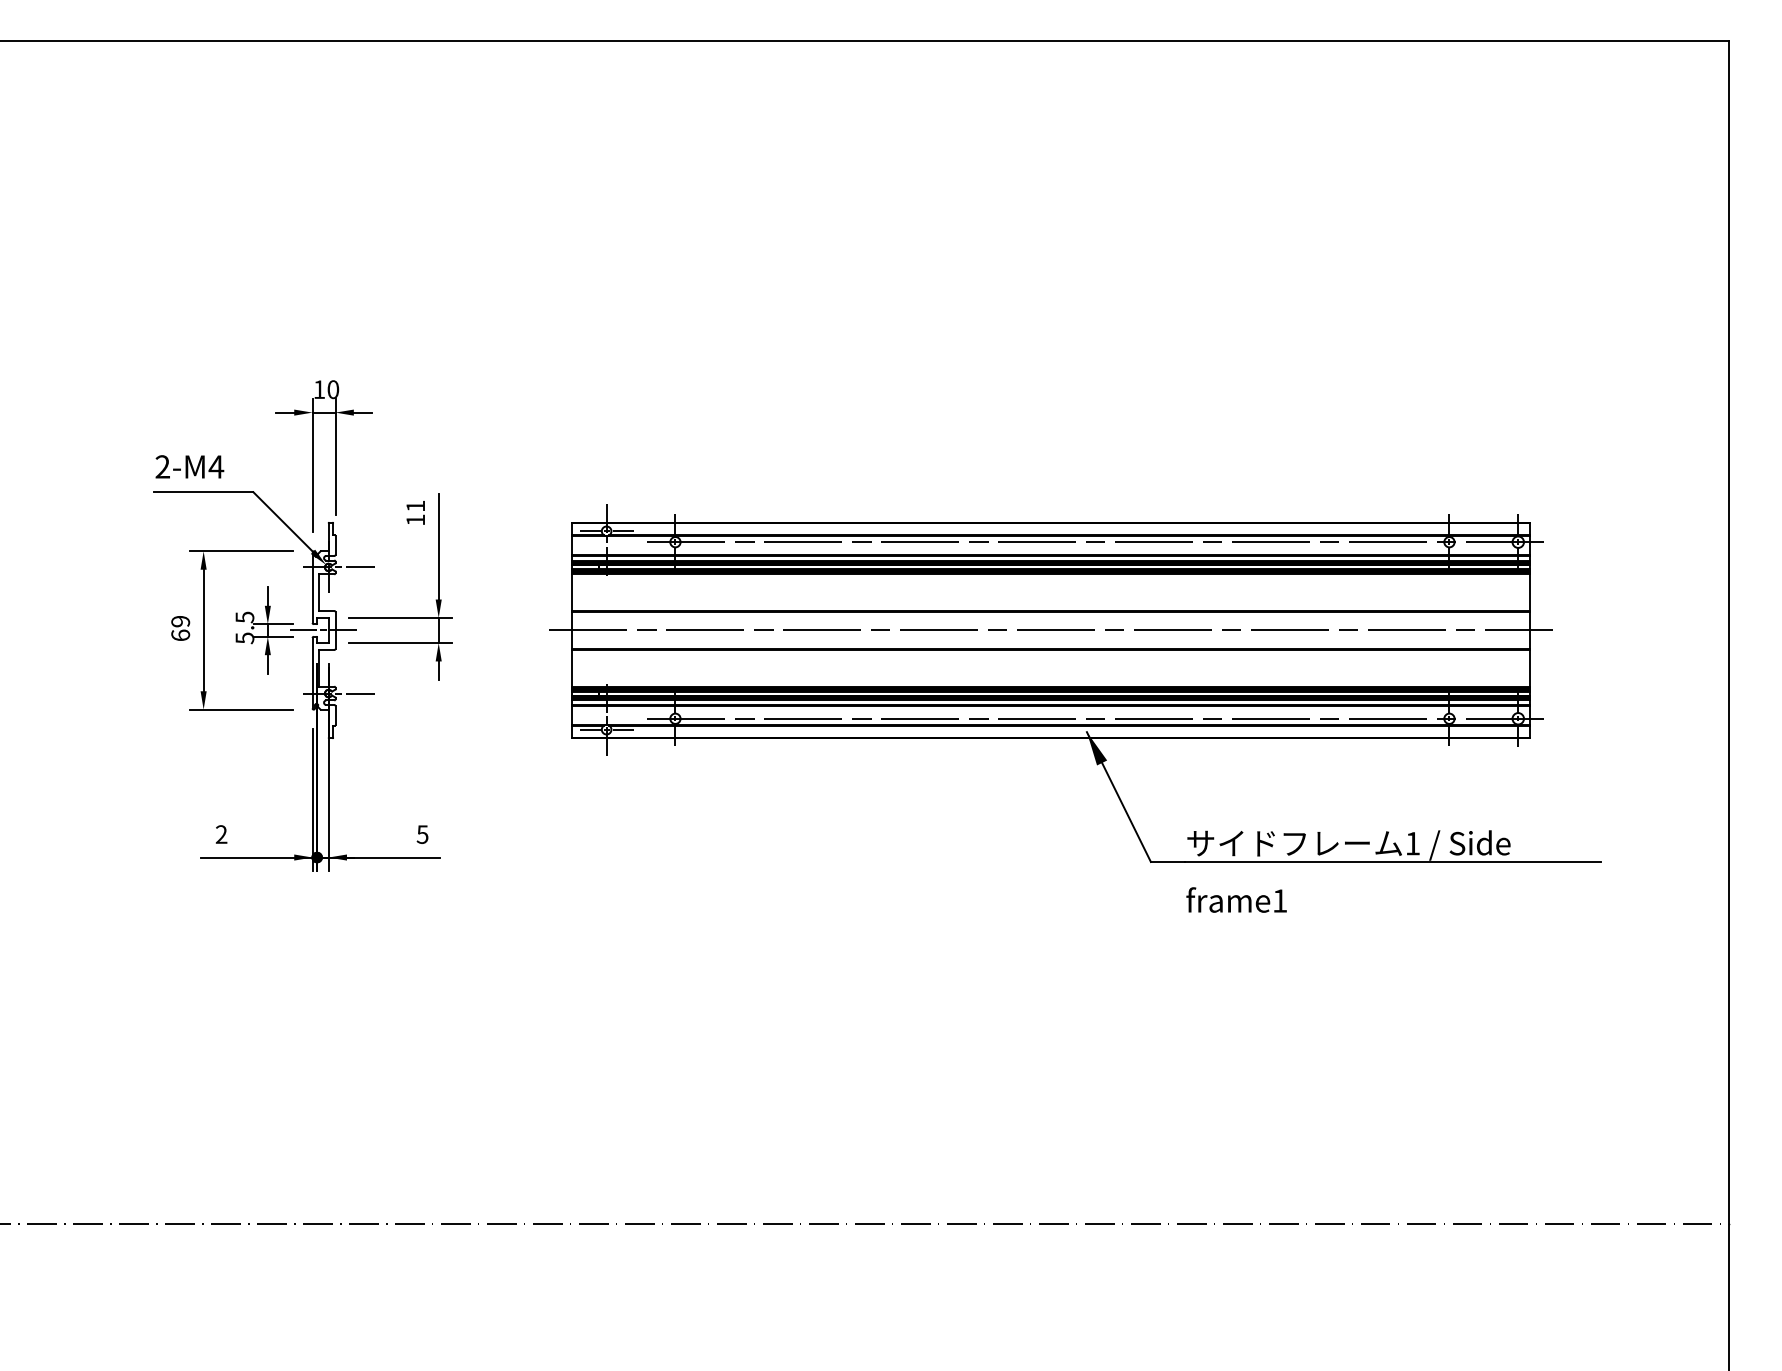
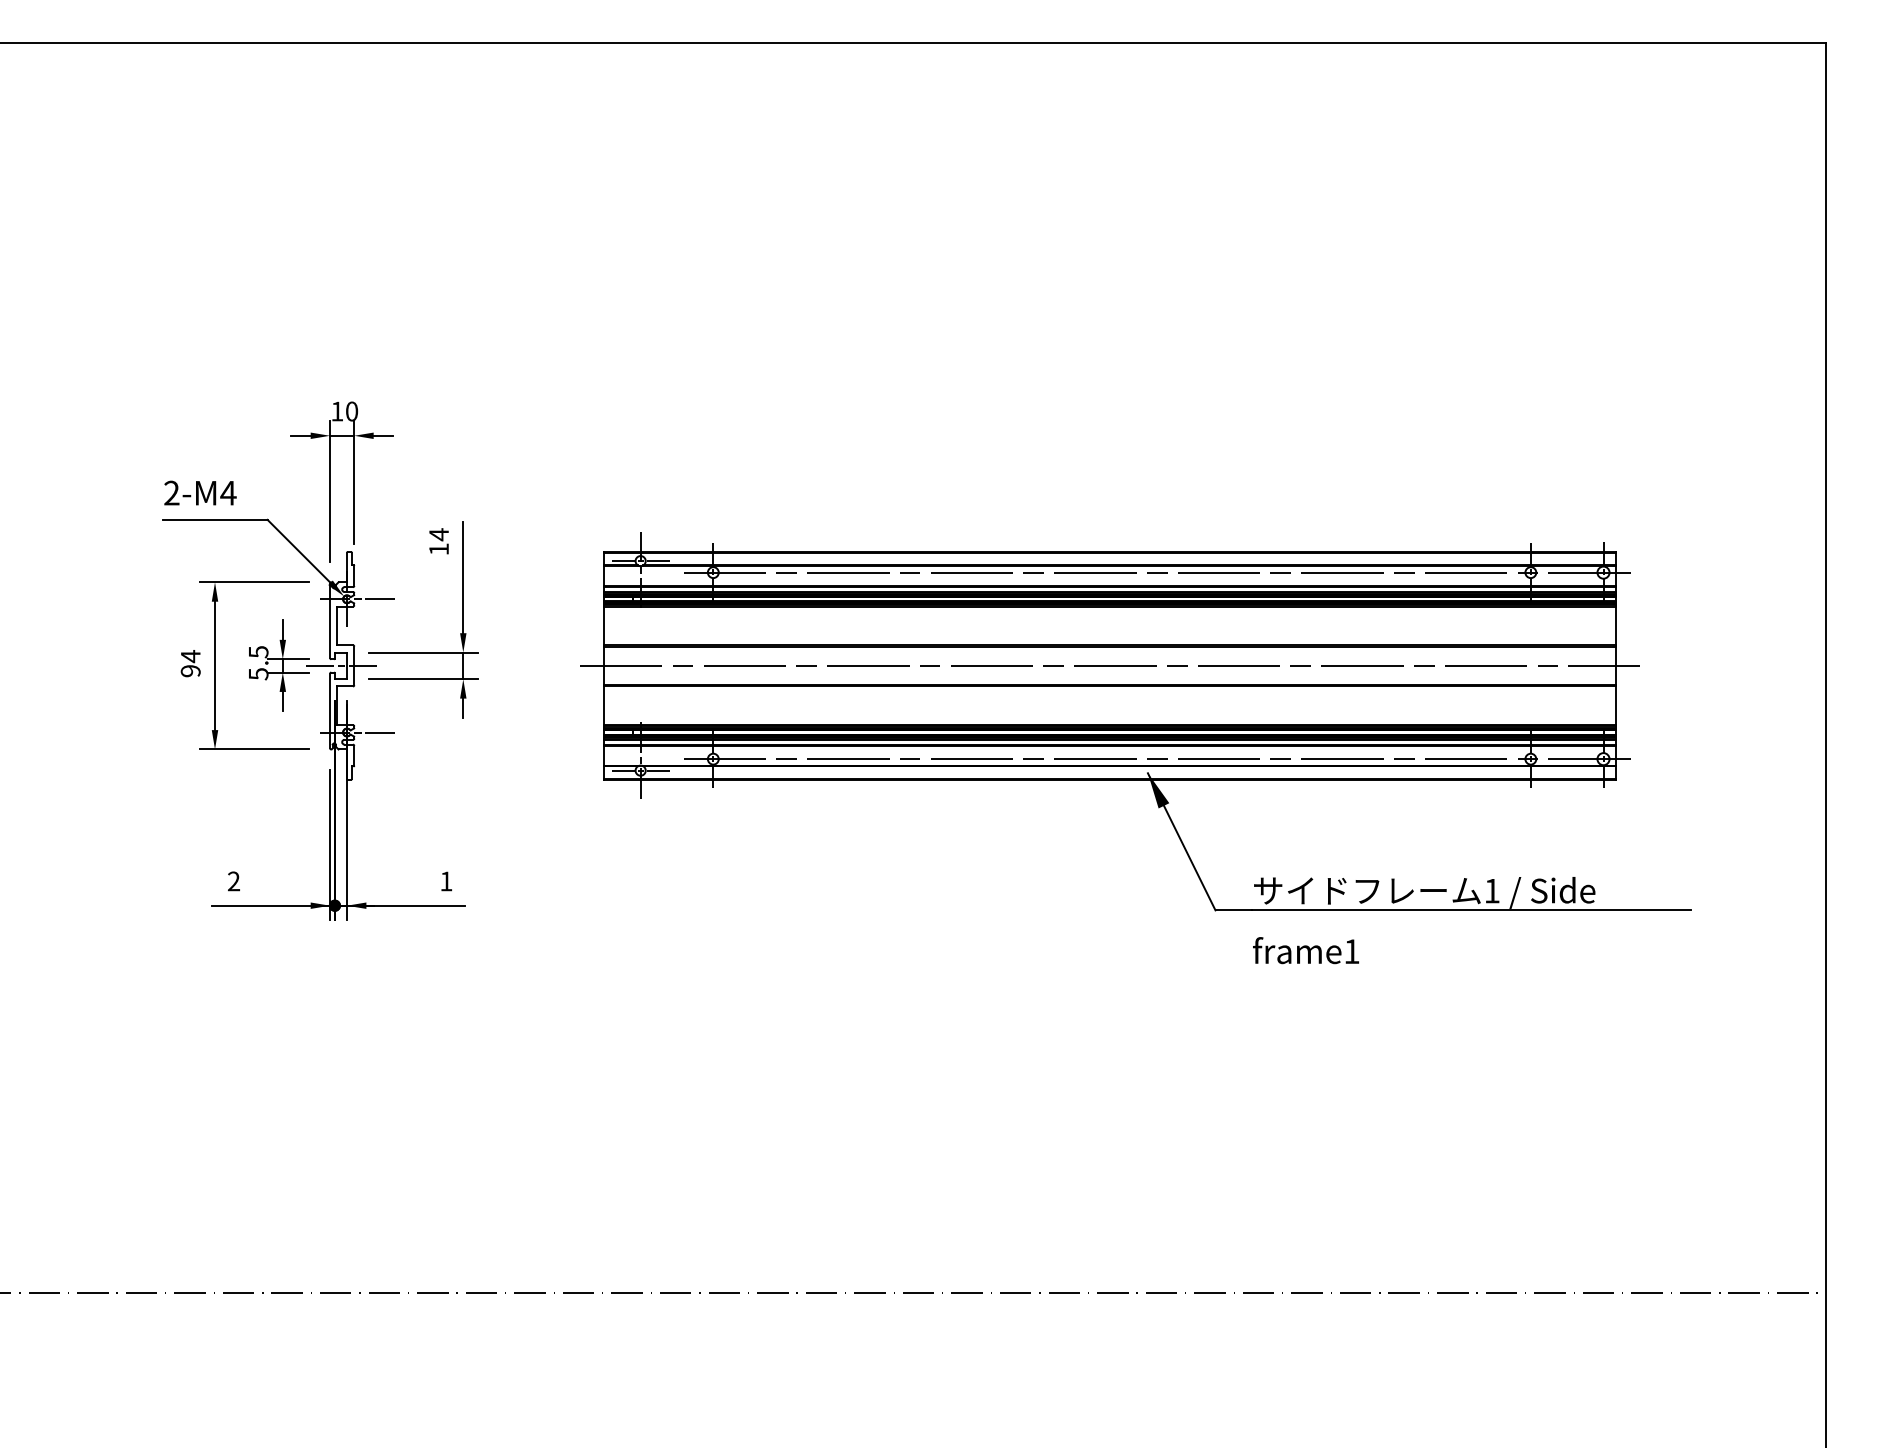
text: (415, 506) -> (438, 534), 11 -> 14
text: (180, 628) -> (190, 663), 69 -> 94
text: (422, 834) -> (446, 881), 5 -> 1

